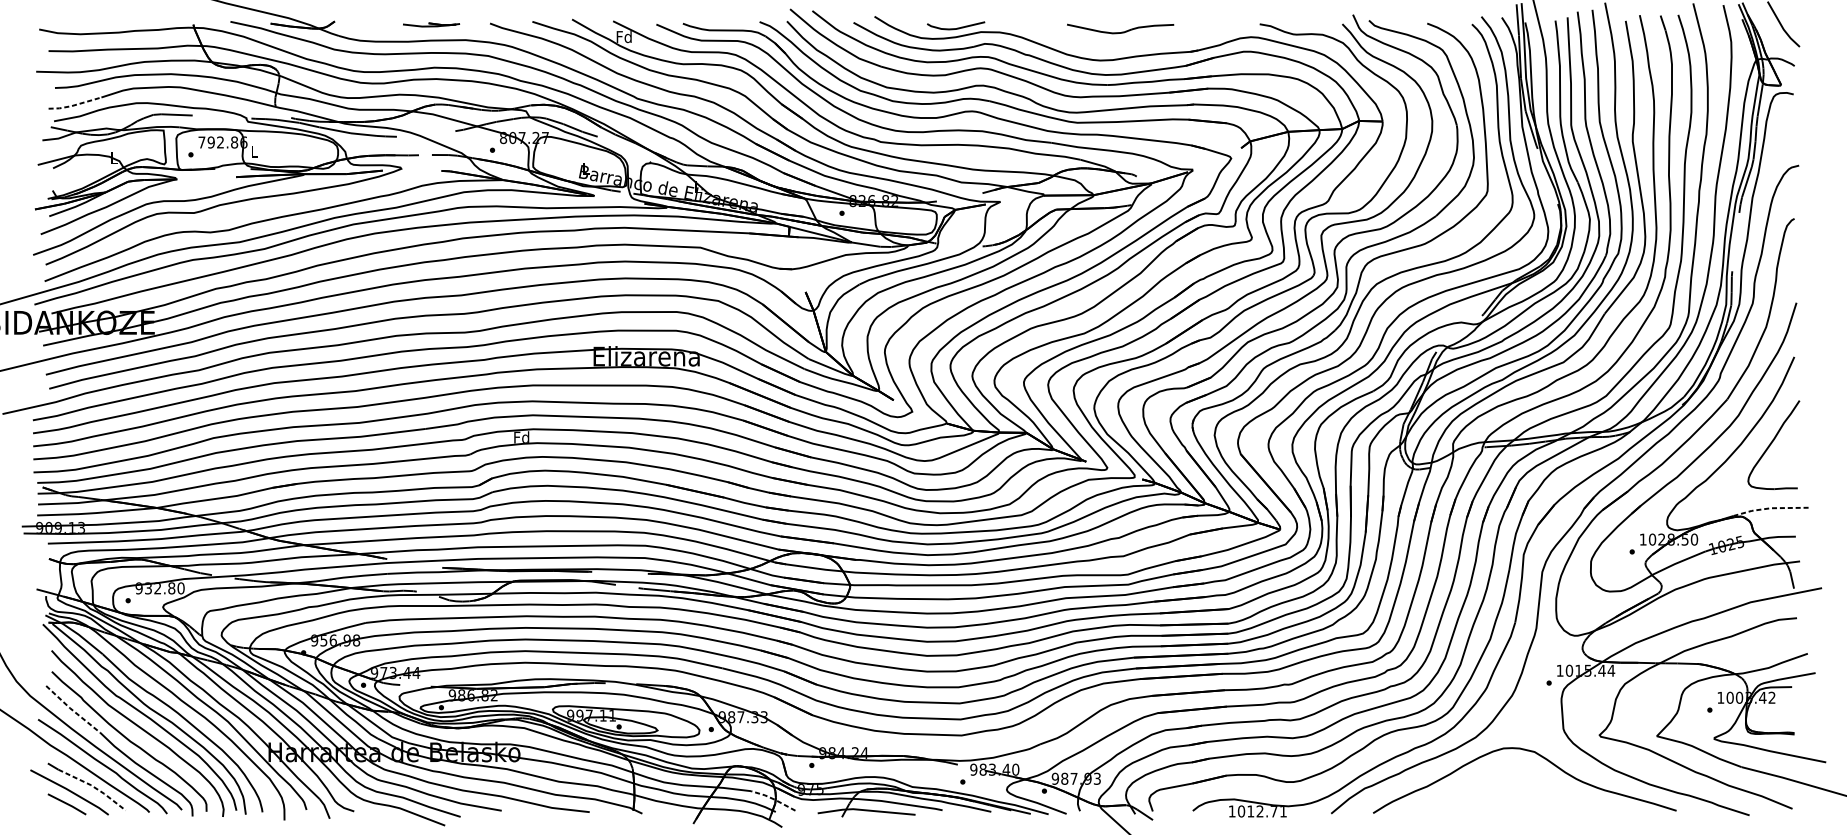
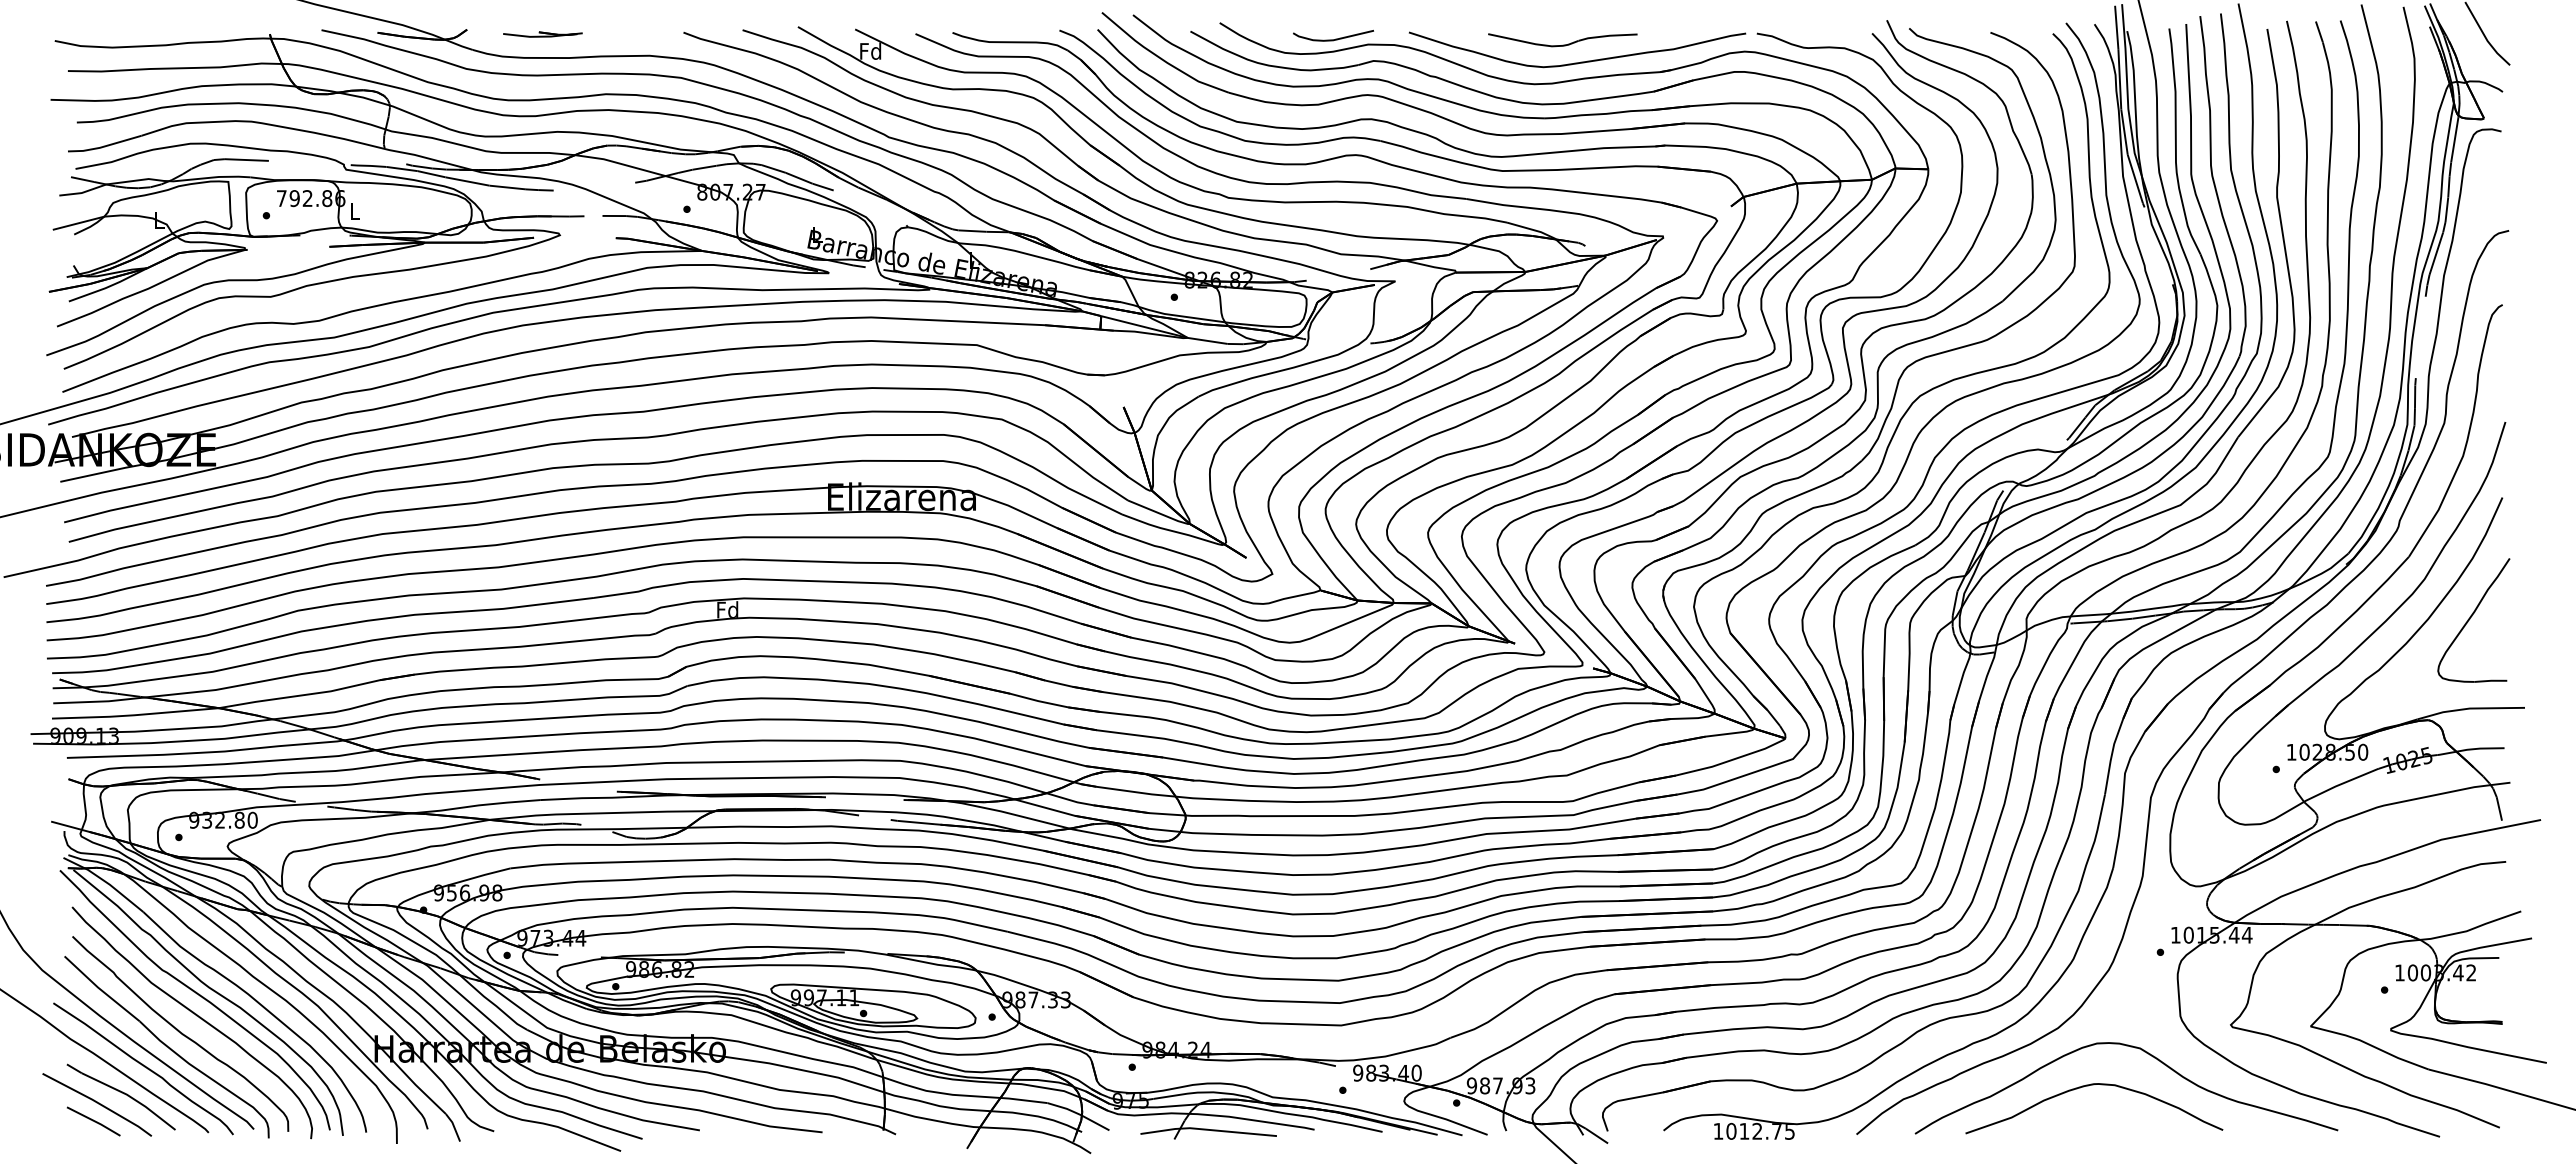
part: (431, 24) -> (542, 34), moved
curve: (1133, 44) -> (1580, 61), added
line: (74, 105) -> (104, 146), dashed -> solid
line: (1770, 508) -> (2469, 708), dashed -> solid
line: (72, 709) -> (101, 989), dashed -> solid
curve: (1497, 779) -> (2088, 1086), added
line: (93, 787) -> (130, 1097), dashed -> solid
line: (773, 799) -> (1079, 1114), dashed -> solid
text: (1283, 811) -> (1789, 1131), 1012.71 -> 1012.75

